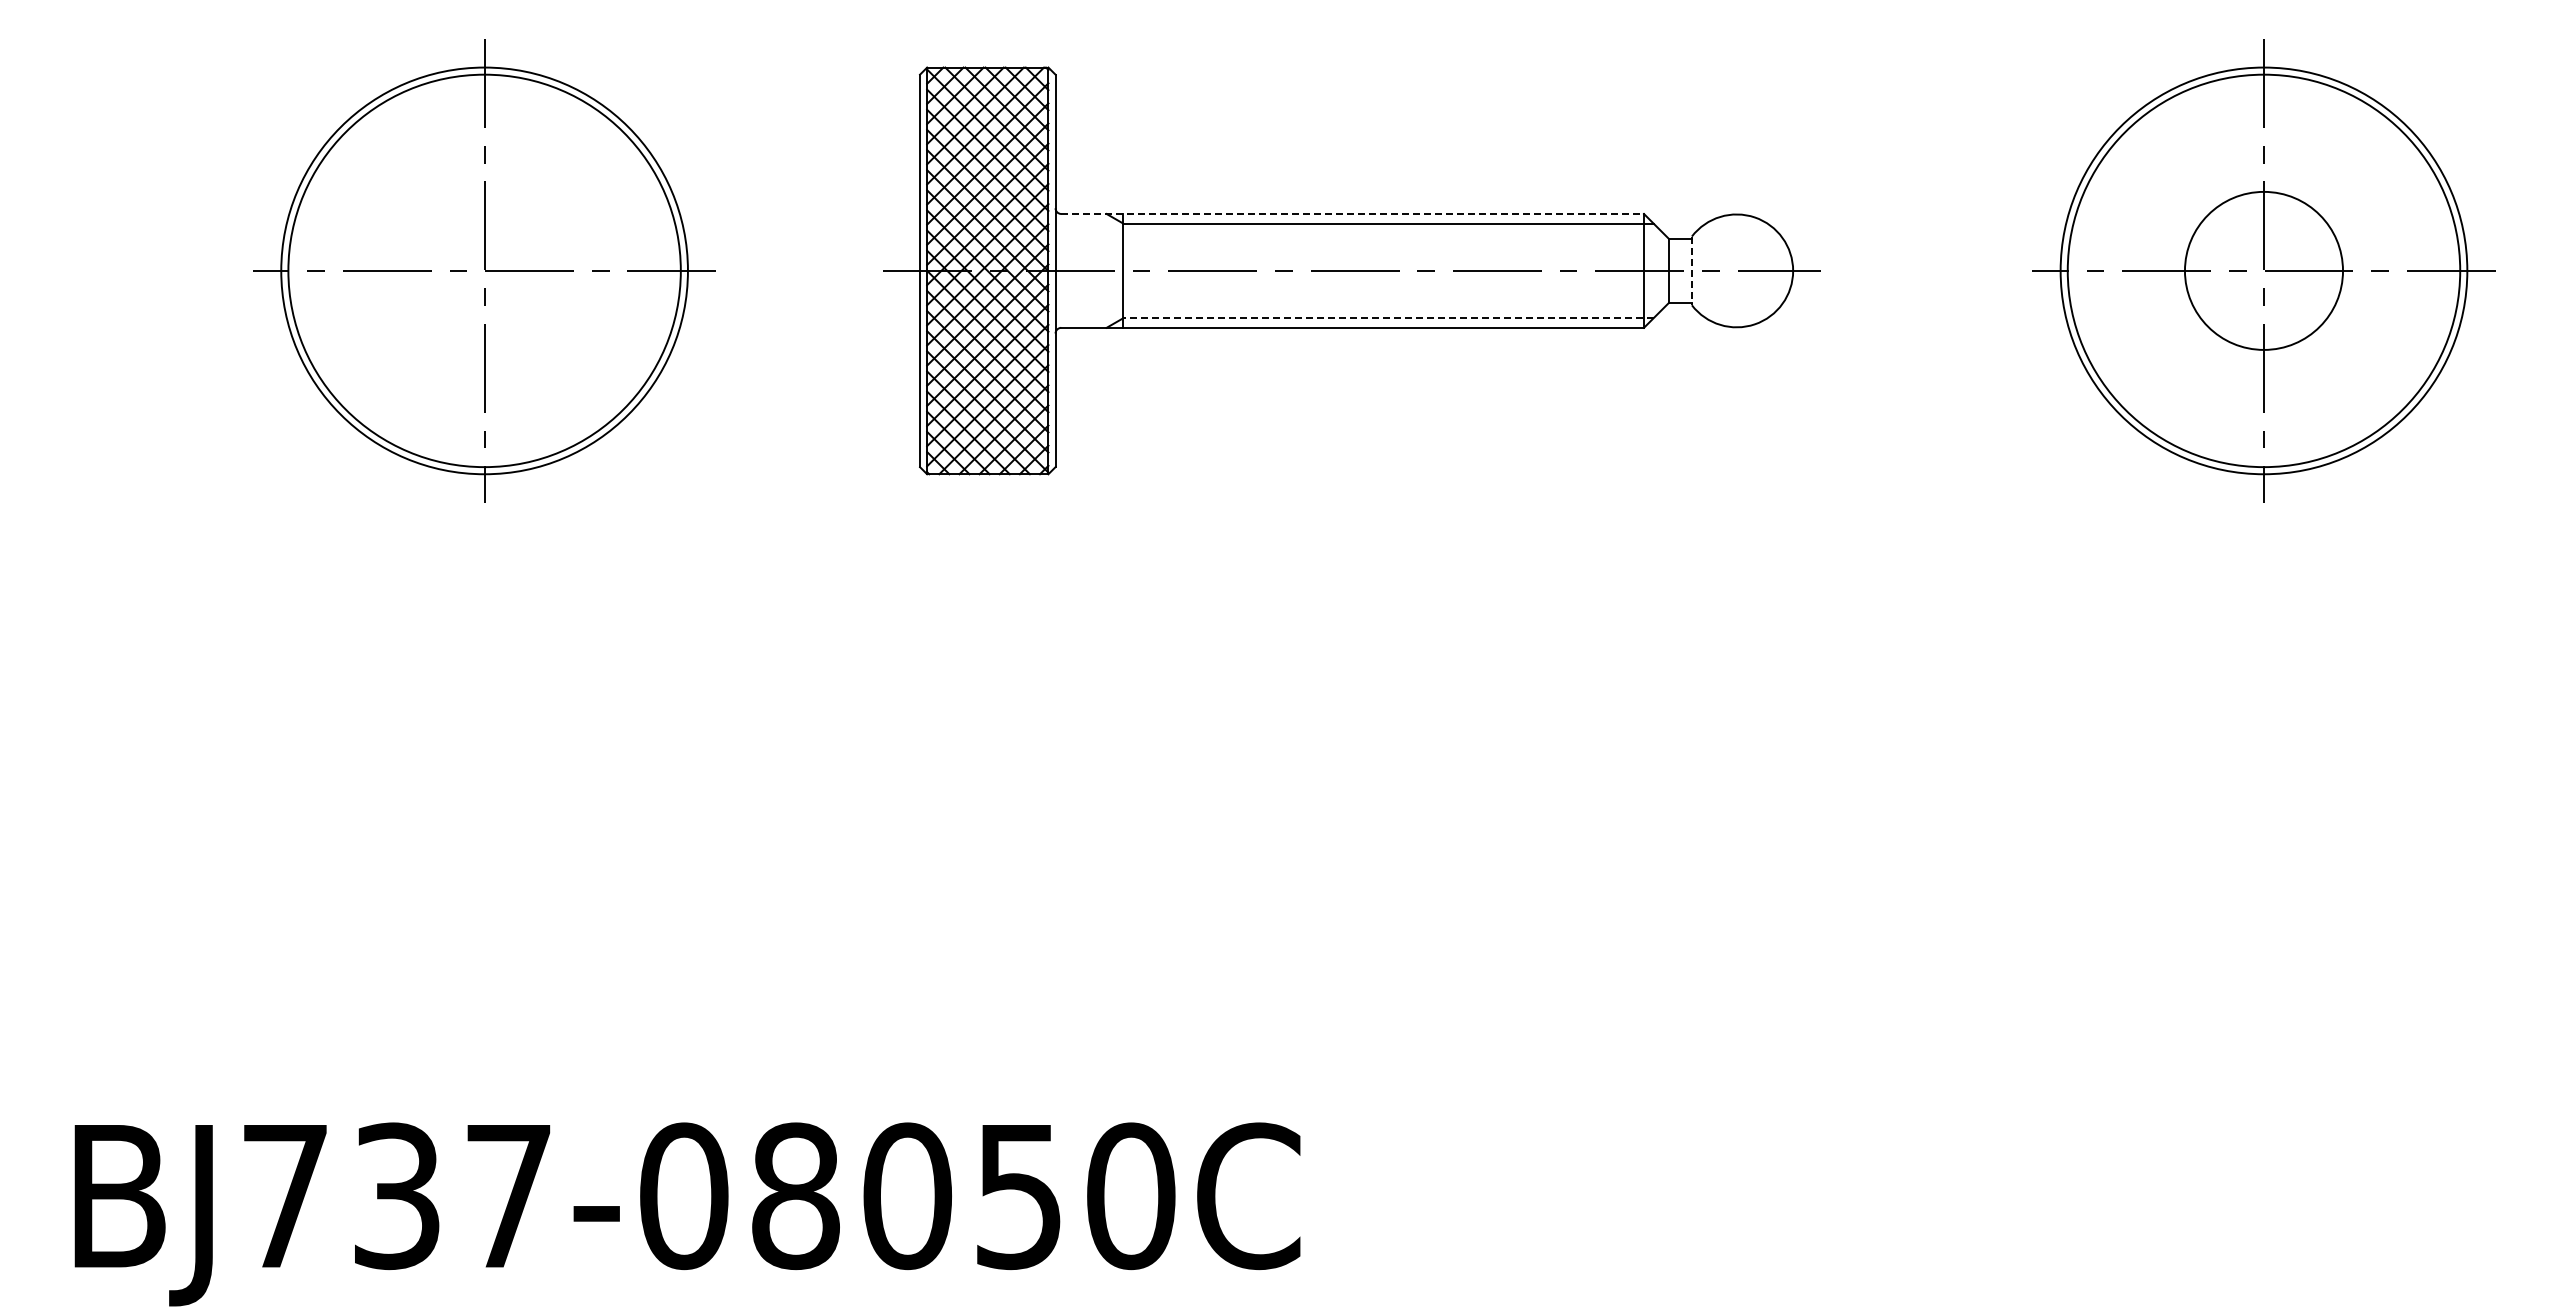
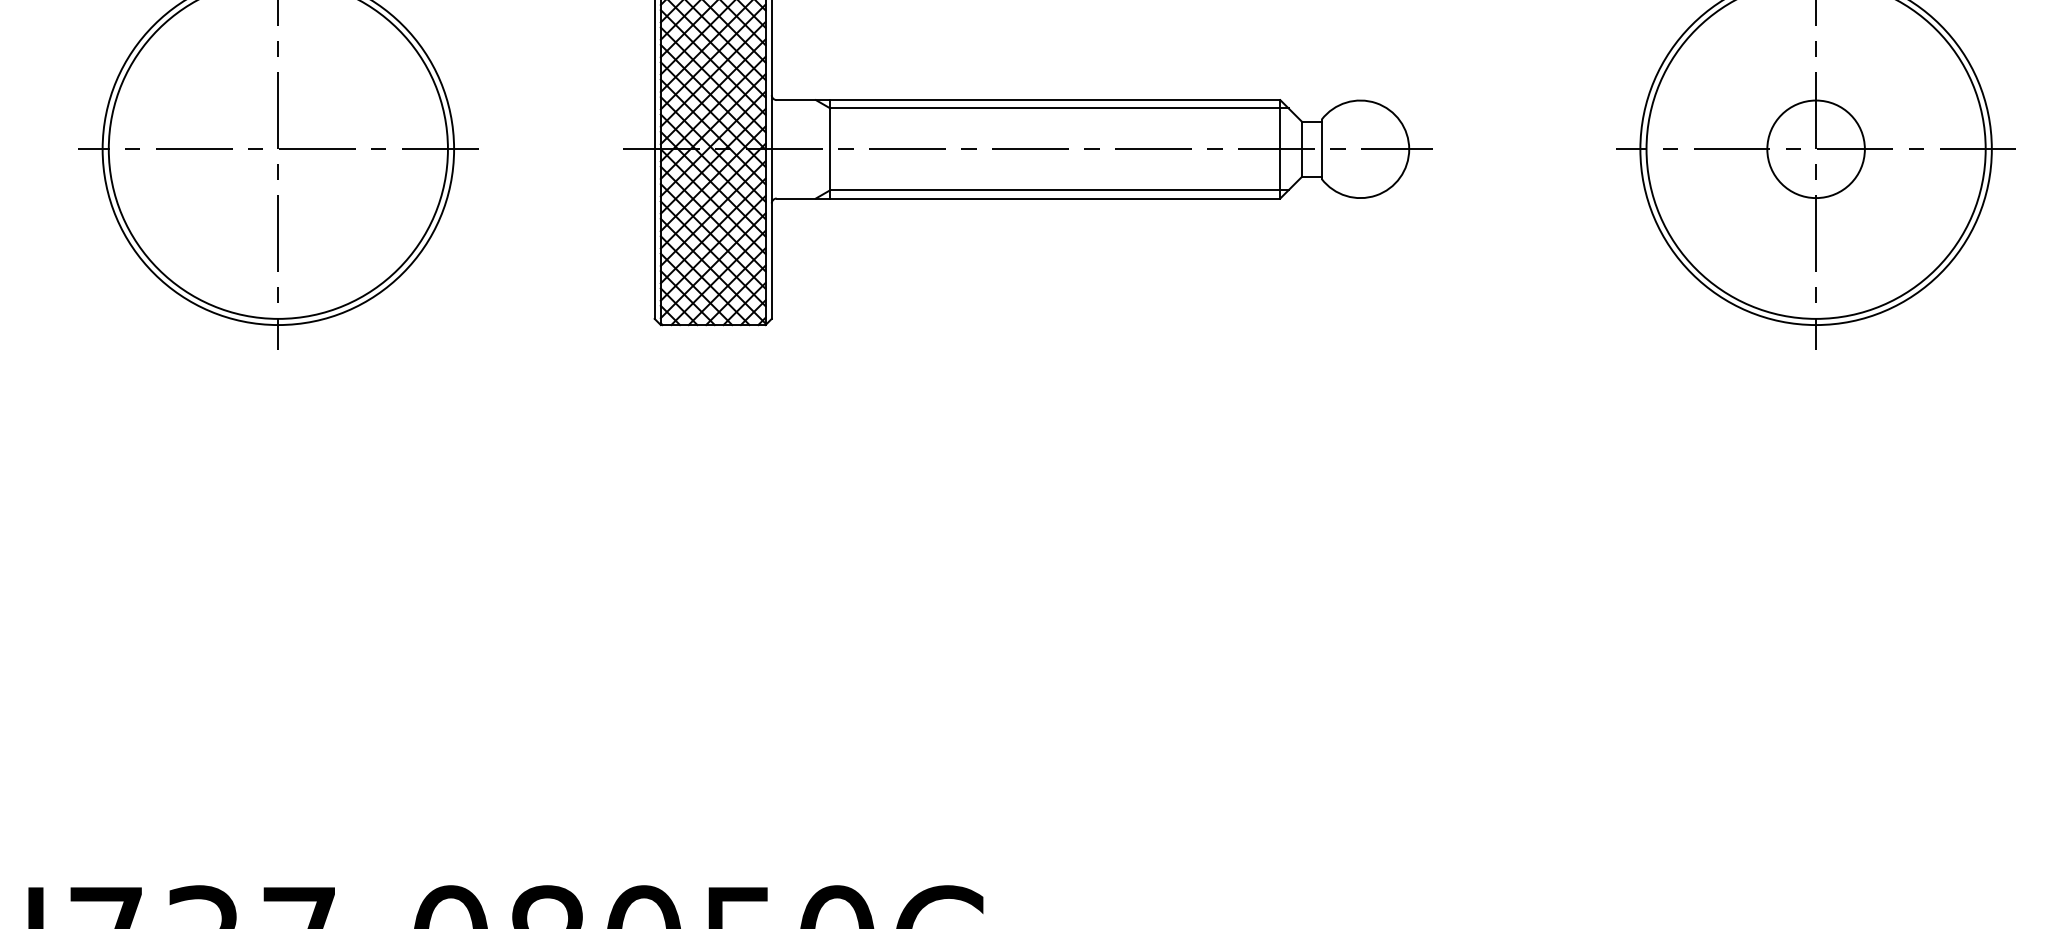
line: (1353, 213) -> (1029, 99), dashed -> solid
circle: (2263, 270) -> (1815, 148), size x0.71
line: (1691, 271) -> (1321, 149), dashed -> solid
line: (1387, 318) -> (1058, 190), dashed -> solid

